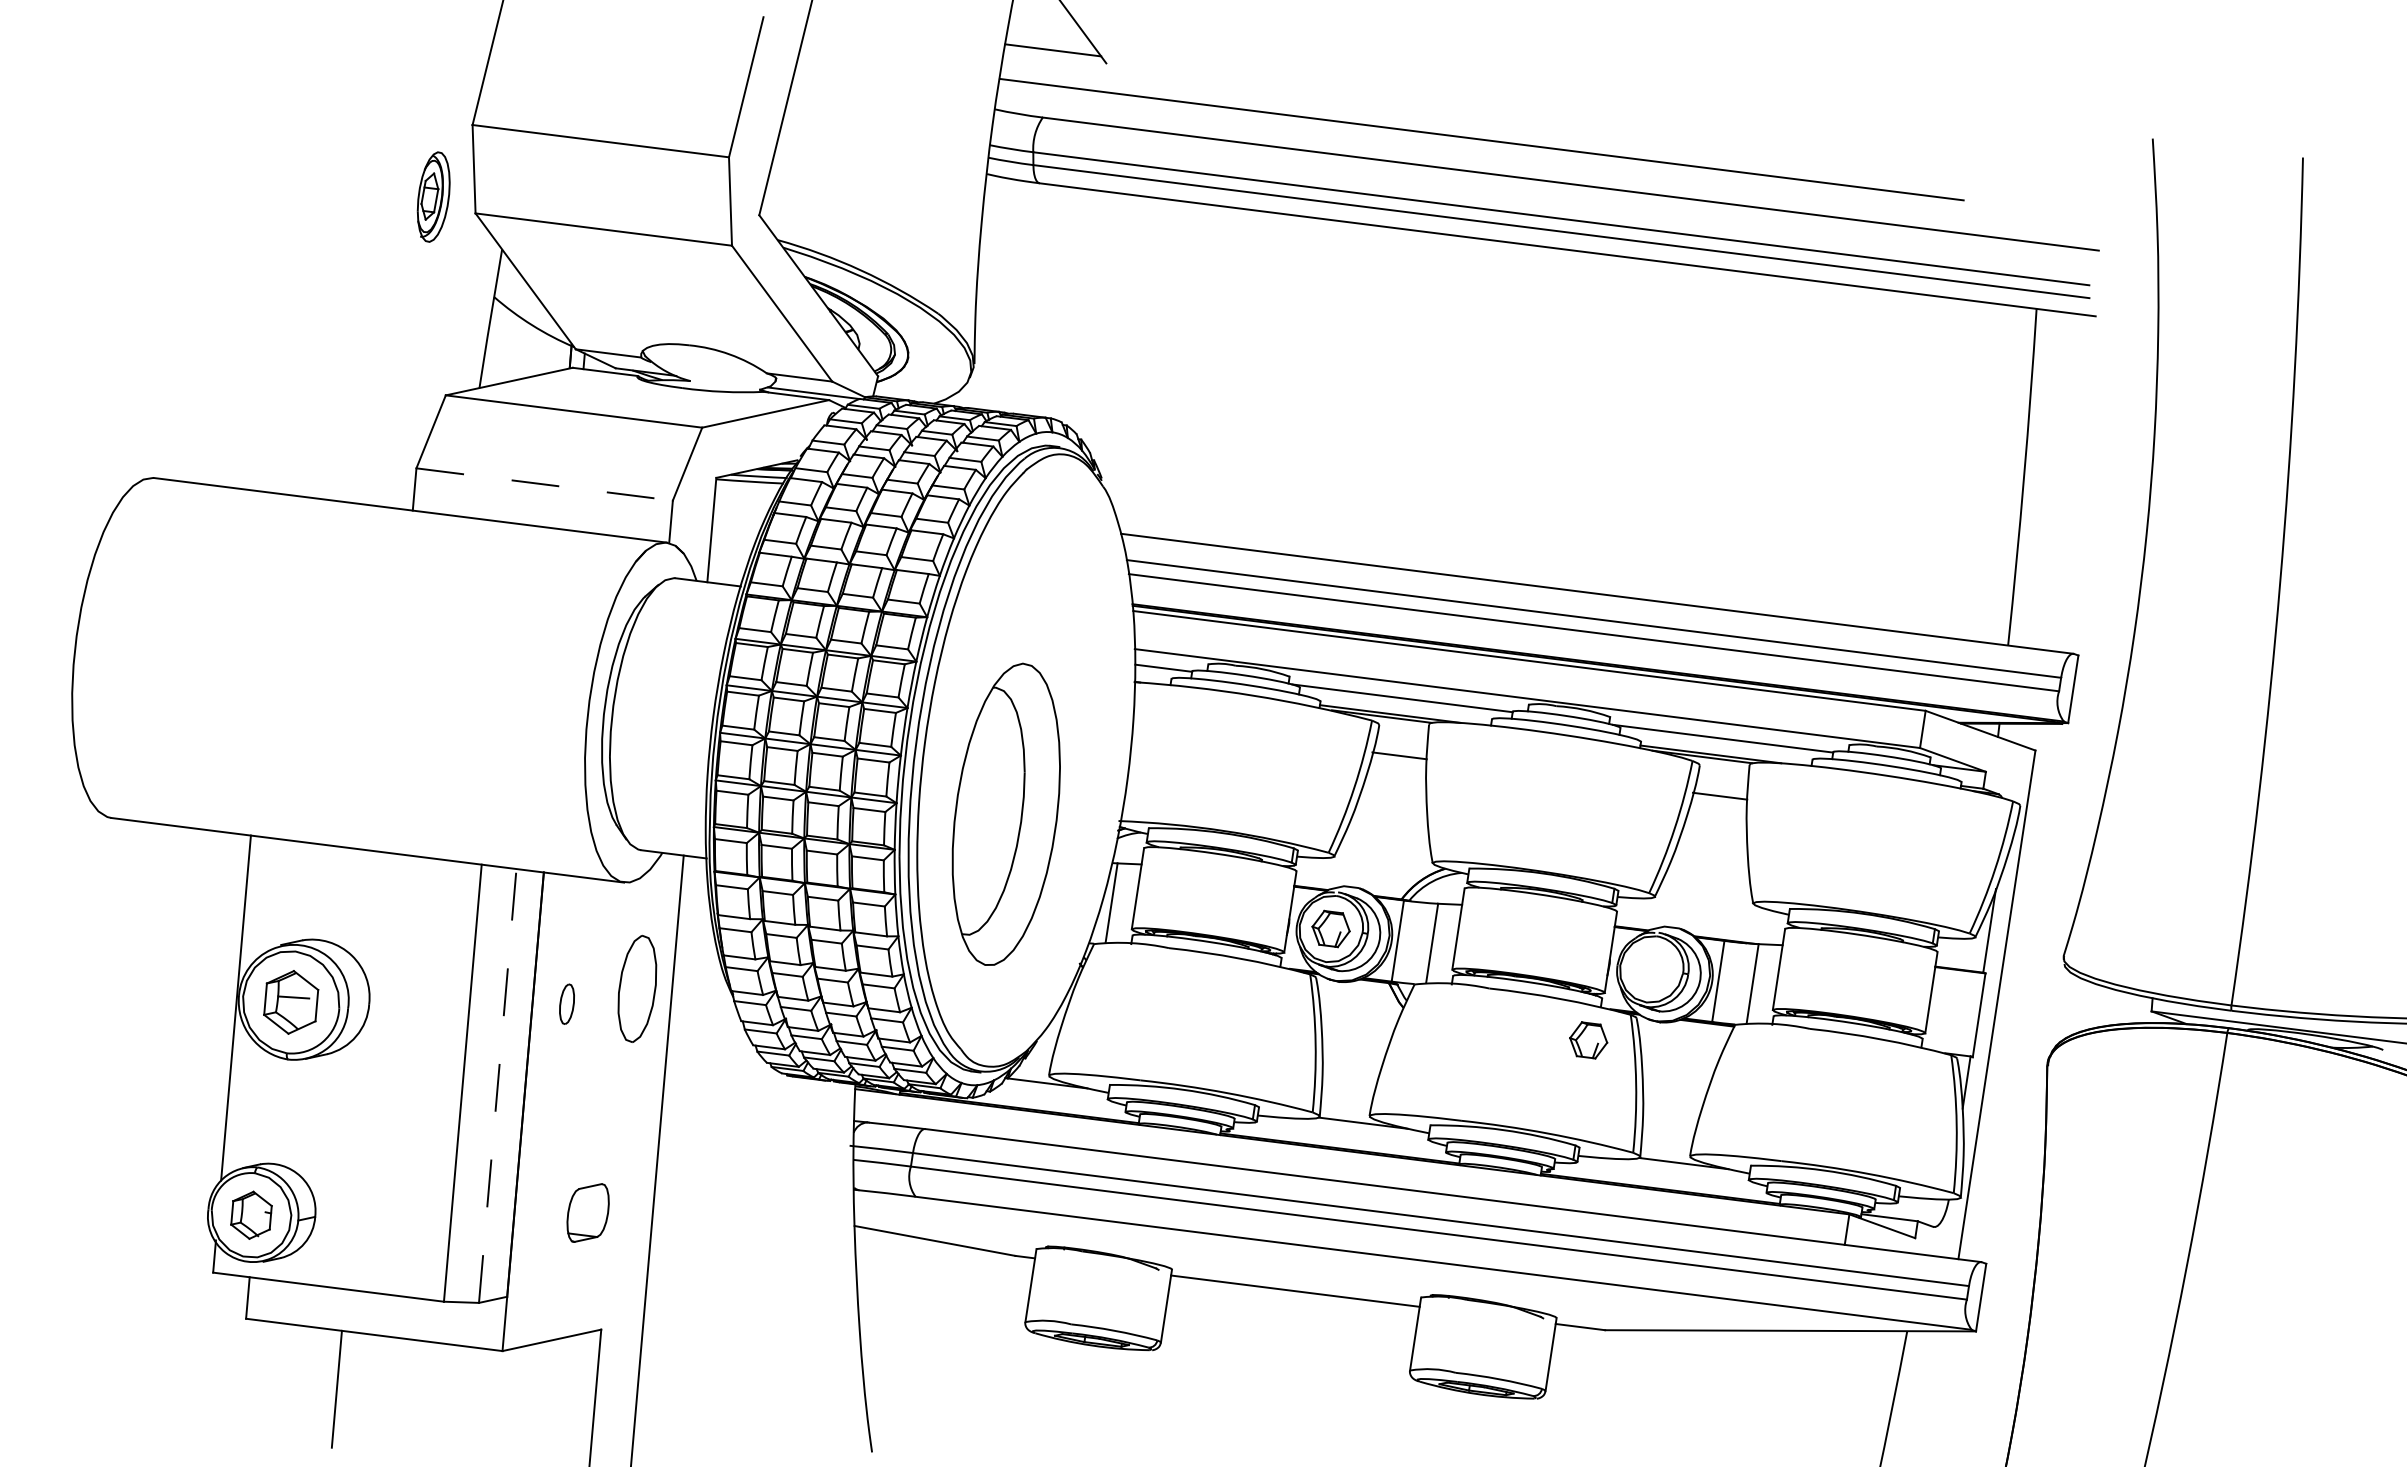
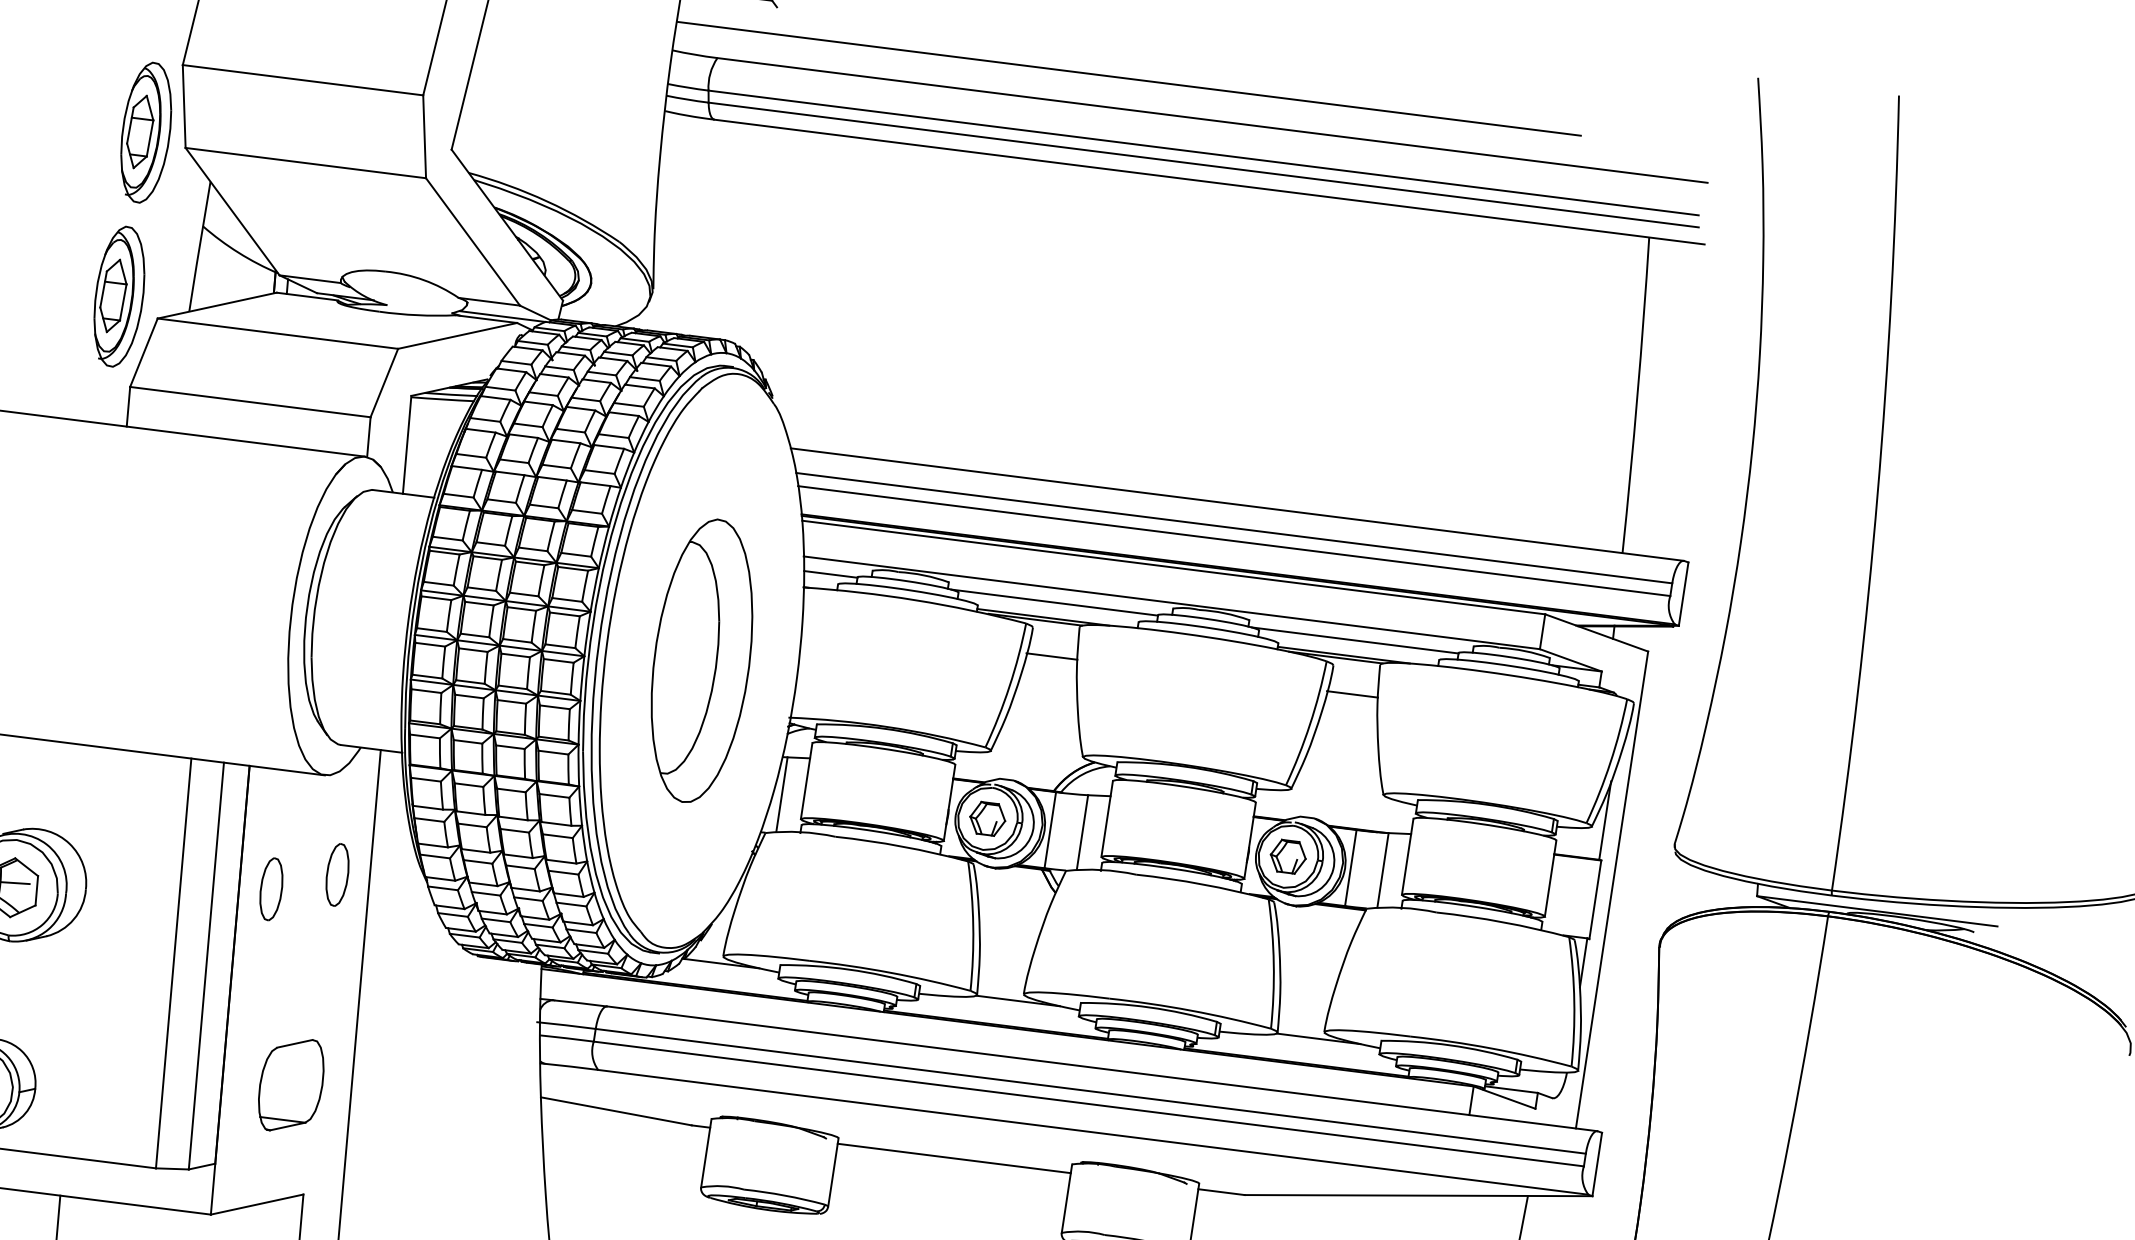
part: (433, 196) -> (146, 132), size x1.67
part: (404, 371) -> (118, 296), added
line: (545, 484) -> (251, 402), dashed -> solid
part: (1005, 813) -> (701, 659), moved
part: (637, 988) -> (337, 874), size x0.62
part: (566, 1004) -> (270, 889), size x1.67
part: (1588, 1040) -> (1288, 856), moved
line: (497, 1085) -> (206, 965), dashed -> solid
part: (587, 1212) -> (290, 1084), size x1.67

